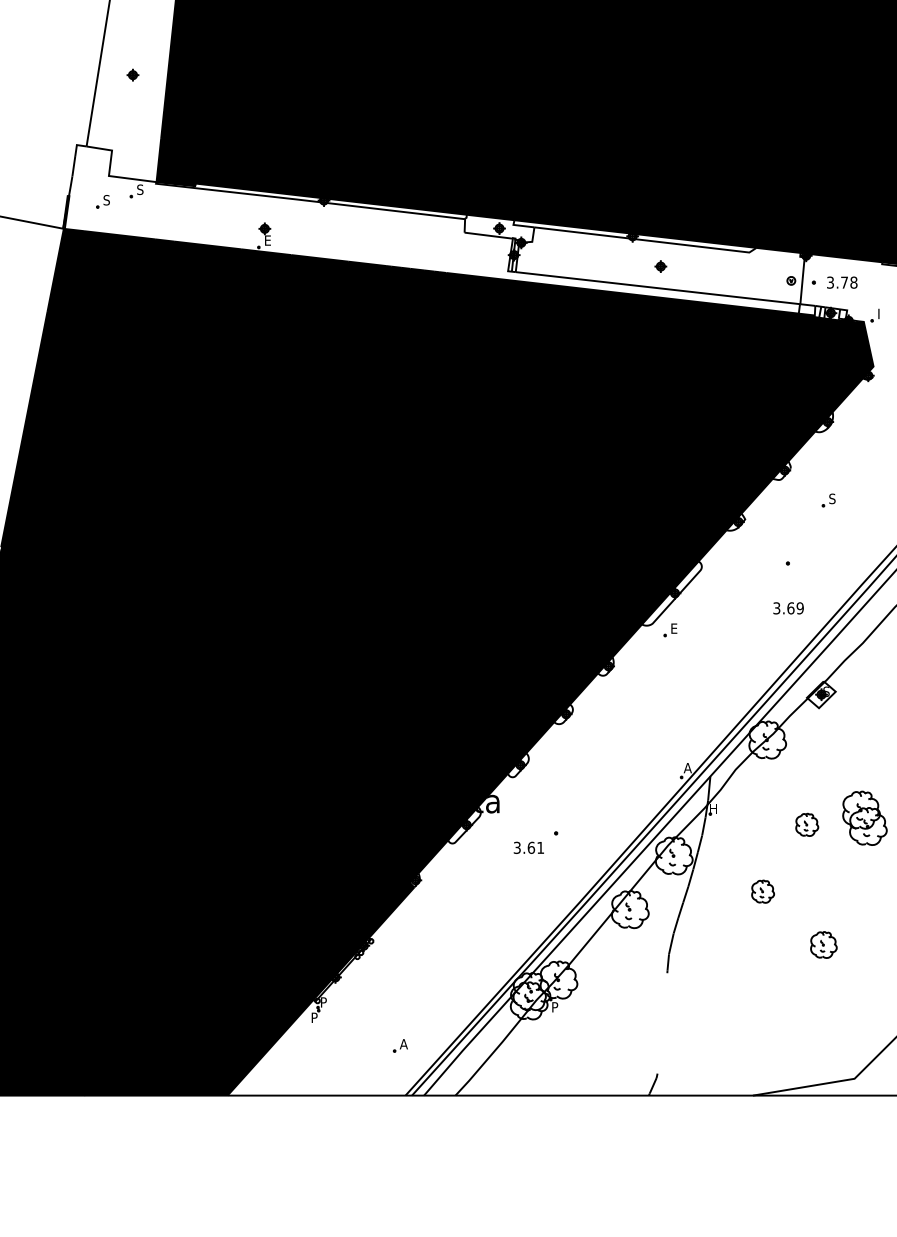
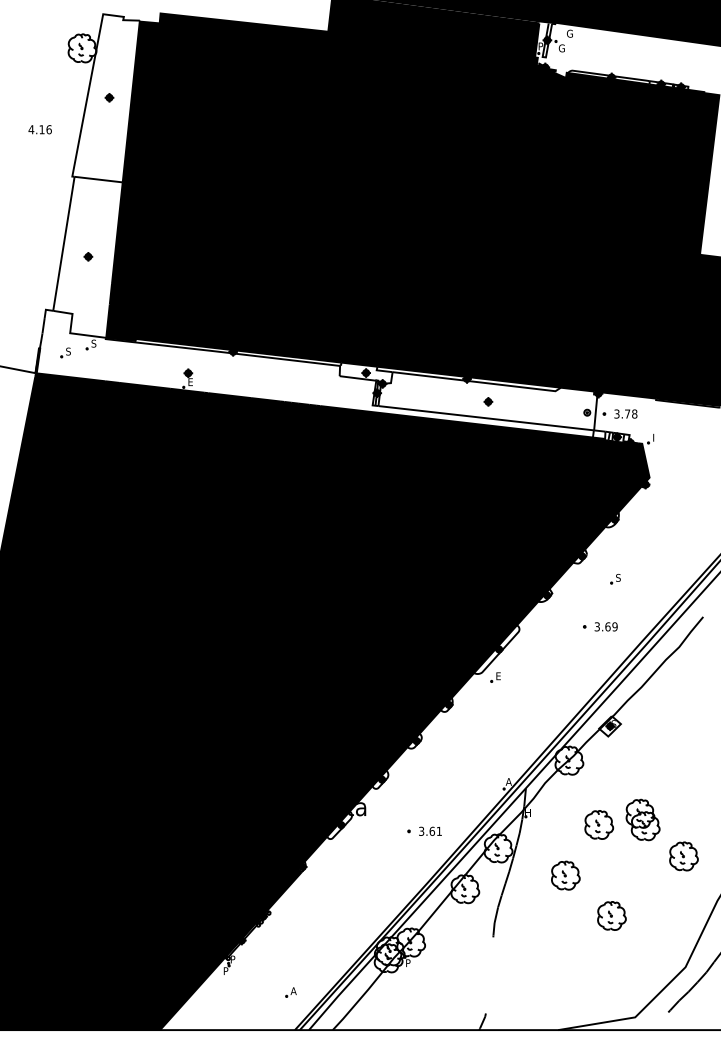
text: (787, 607) -> (605, 626), moved
part: (807, 824) -> (599, 824), size x1.67
text: (529, 846) -> (430, 830), moved
part: (762, 891) -> (565, 875), size x1.67
part: (823, 944) -> (611, 915), size x1.43

